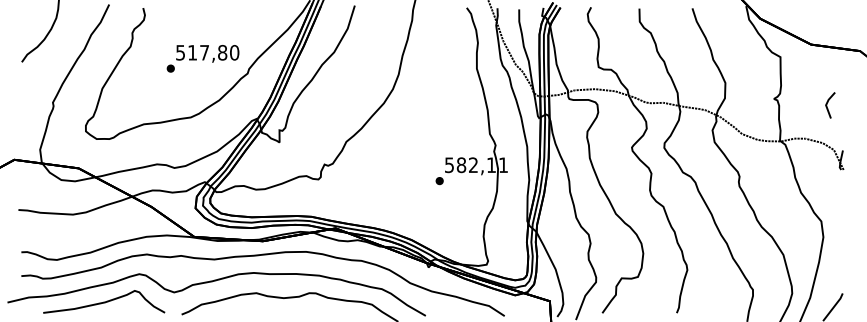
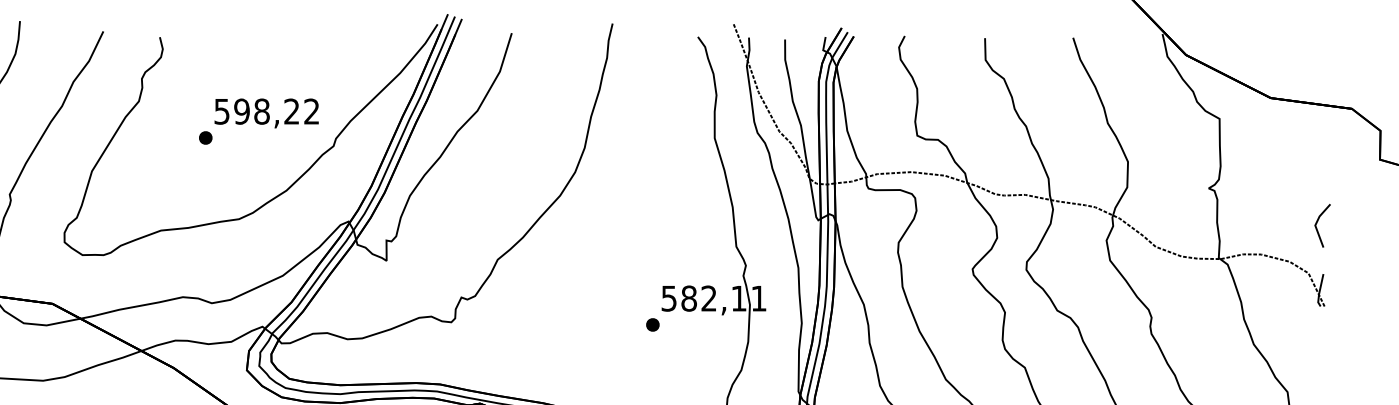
text: (213, 52) -> (276, 111), 517,80 -> 598,22
line: (827, 105) -> (1317, 225), moved

